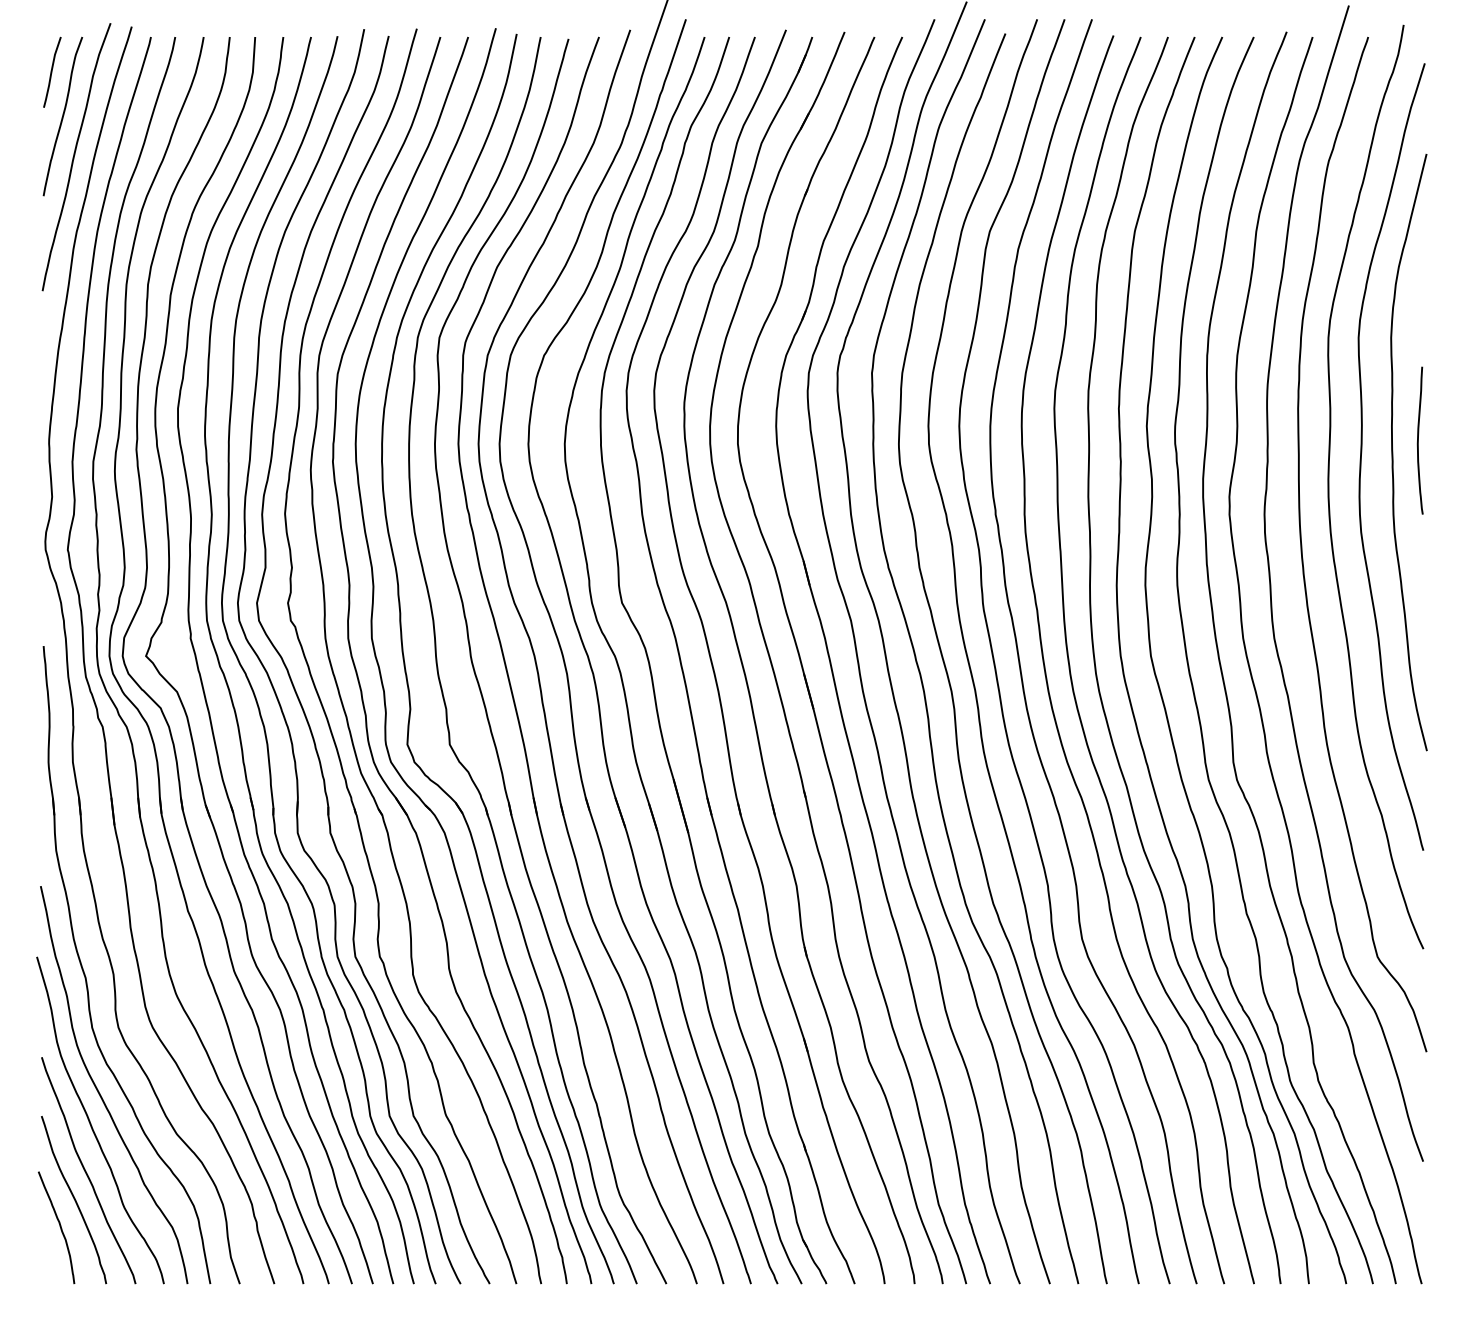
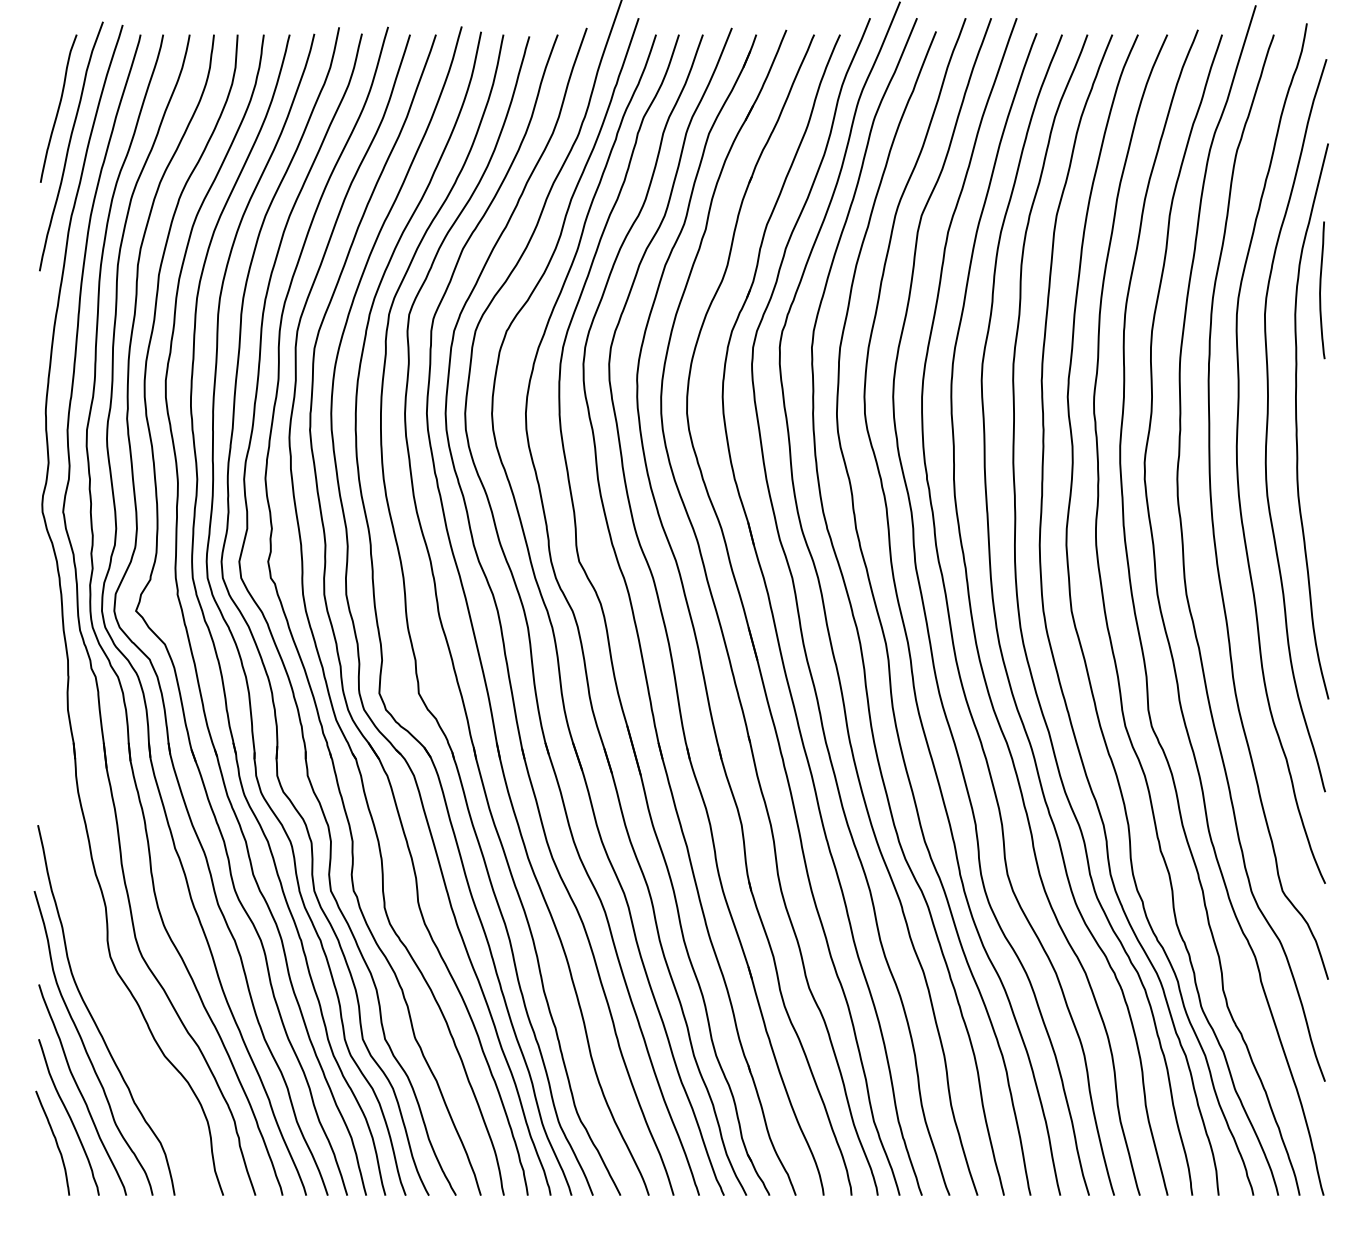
curve: (52, 71) -> (48, 66), removed
curve: (1418, 440) -> (1320, 290), moved
part: (86, 976) -> (80, 909), removed

